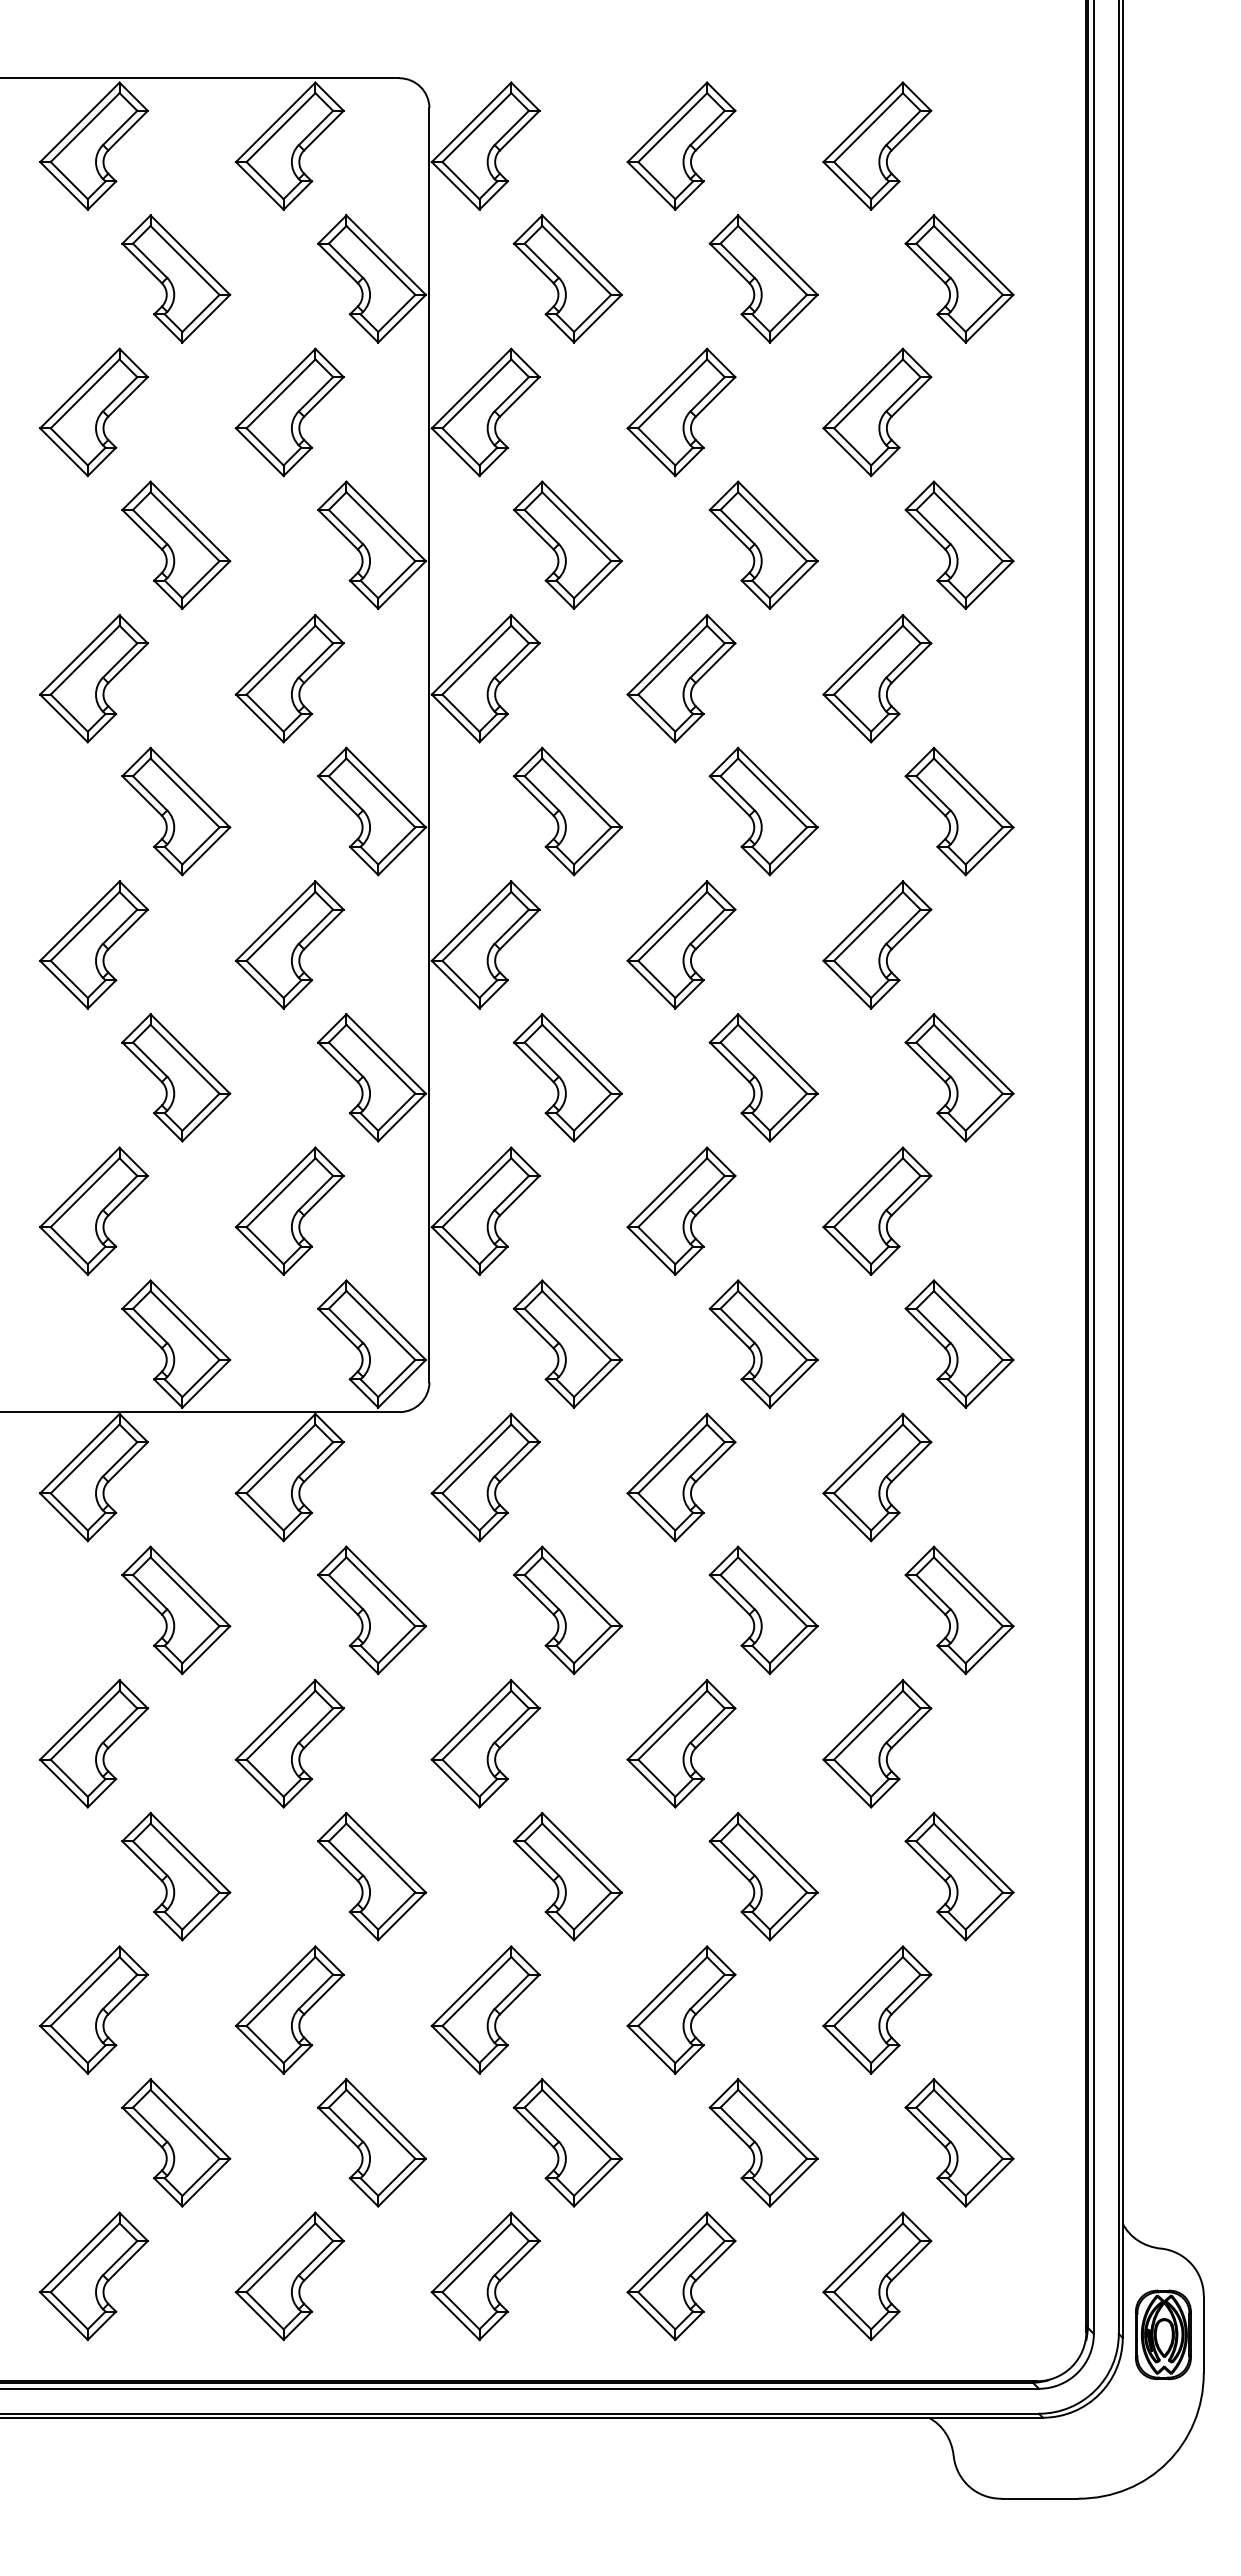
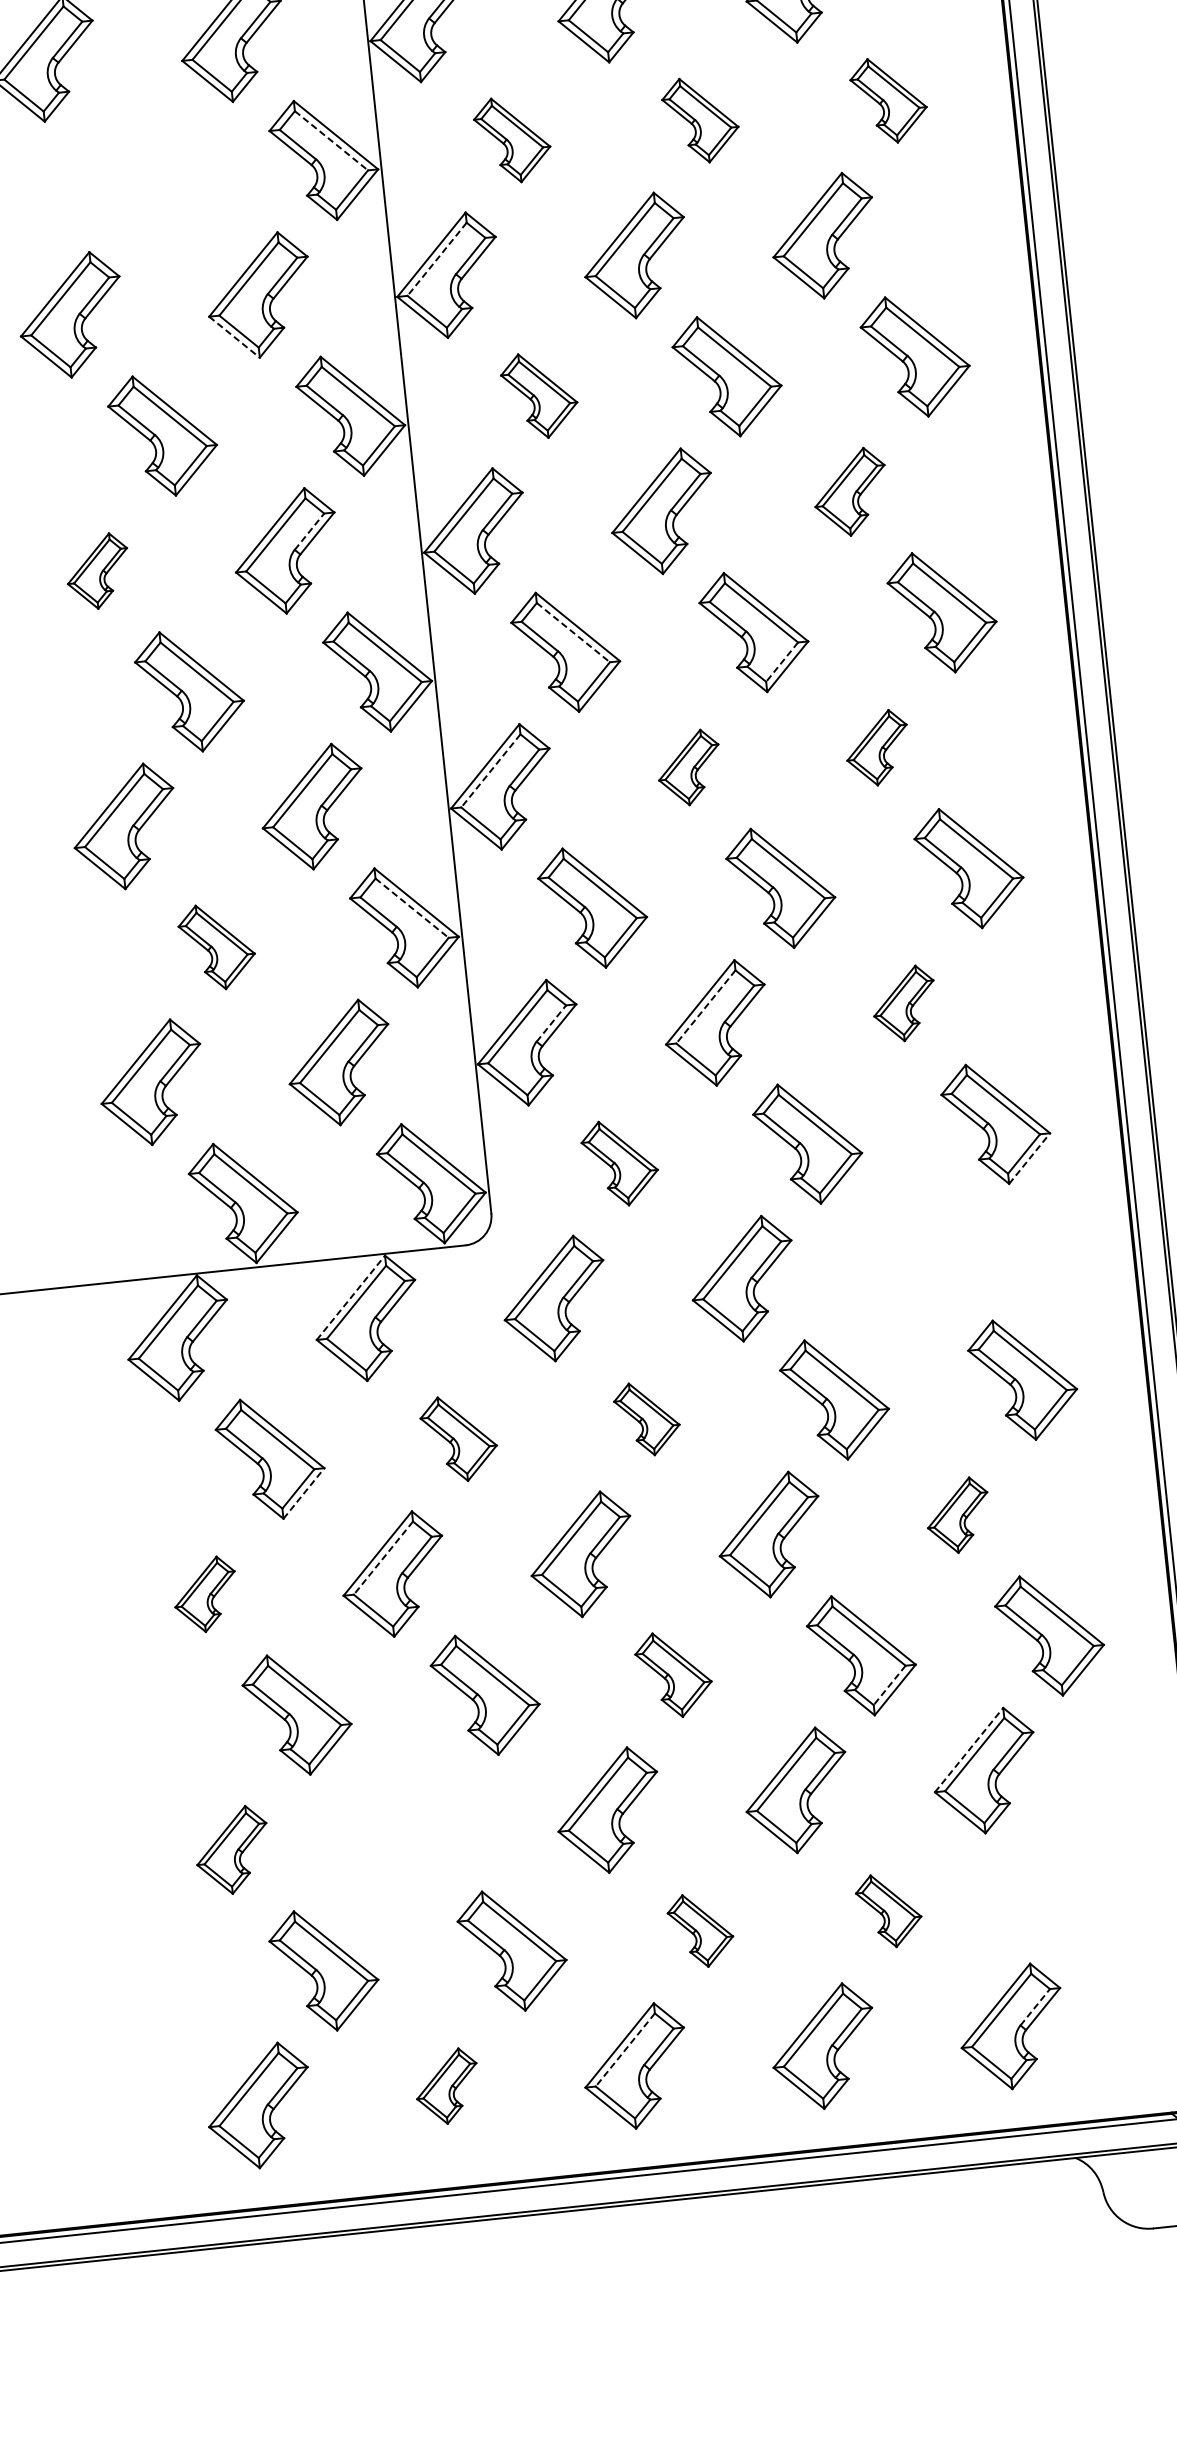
line: (380, 260) -> (331, 140), solid -> dashed
part: (176, 278) -> (136, 178), removed
part: (567, 278) -> (512, 139), size x0.7
part: (763, 278) -> (700, 119), size x0.7
part: (959, 278) -> (889, 99), size x0.7
line: (476, 393) -> (436, 258), solid -> dashed
line: (259, 452) -> (234, 337), solid -> dashed
part: (567, 544) -> (539, 394), size x0.7
line: (316, 660) -> (309, 531), solid -> dashed
part: (93, 678) -> (97, 571), size x0.6
part: (877, 678) -> (850, 492), size x0.7
line: (576, 793) -> (573, 633), solid -> dashed
line: (788, 846) -> (782, 662), solid -> dashed
line: (476, 926) -> (490, 771), solid -> dashed
part: (681, 944) -> (689, 767), size x0.6
part: (877, 944) -> (877, 747), size x0.6
line: (380, 1059) -> (411, 908), solid -> dashed
part: (176, 1077) -> (217, 946), size x0.7
line: (512, 1192) -> (551, 1022), solid -> dashed
line: (672, 1192) -> (705, 1006), solid -> dashed
part: (877, 1210) -> (904, 1003), size x0.6
part: (567, 1343) -> (620, 1162), size x0.7
line: (989, 1383) -> (1029, 1158), solid -> dashed
line: (276, 1453) -> (351, 1297), solid -> dashed
part: (877, 1477) -> (931, 1259), removed
part: (372, 1610) -> (459, 1438), size x0.7
part: (567, 1610) -> (647, 1418), size x0.6
line: (206, 1650) -> (304, 1493), solid -> dashed
line: (281, 1725) -> (383, 1558), solid -> dashed
part: (93, 1743) -> (205, 1594), size x0.6
part: (877, 1743) -> (958, 1515), size x0.6
part: (567, 1876) -> (673, 1674), size x0.7
line: (788, 1911) -> (889, 1685), solid -> dashed
line: (863, 1985) -> (969, 1749), solid -> dashed
part: (93, 2009) -> (231, 1850), size x0.7
part: (289, 2009) -> (420, 1830), removed
part: (567, 2142) -> (700, 1930), size x0.6
part: (763, 2142) -> (889, 1910), size x0.6
part: (959, 2142) -> (1077, 1890), removed
line: (476, 2257) -> (624, 2049), solid -> dashed
line: (903, 2257) -> (1035, 2006), solid -> dashed
part: (289, 2276) -> (447, 2086), size x0.6

